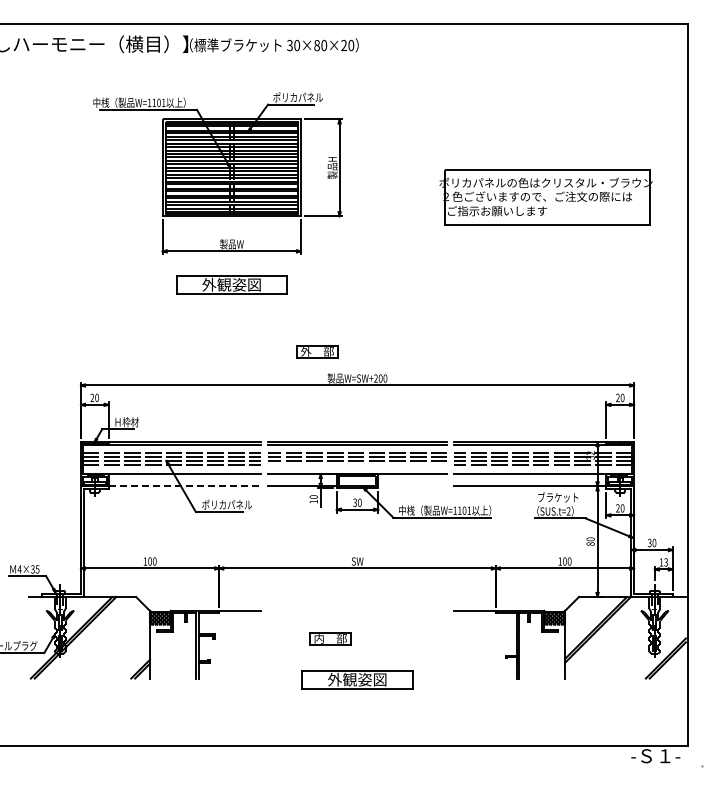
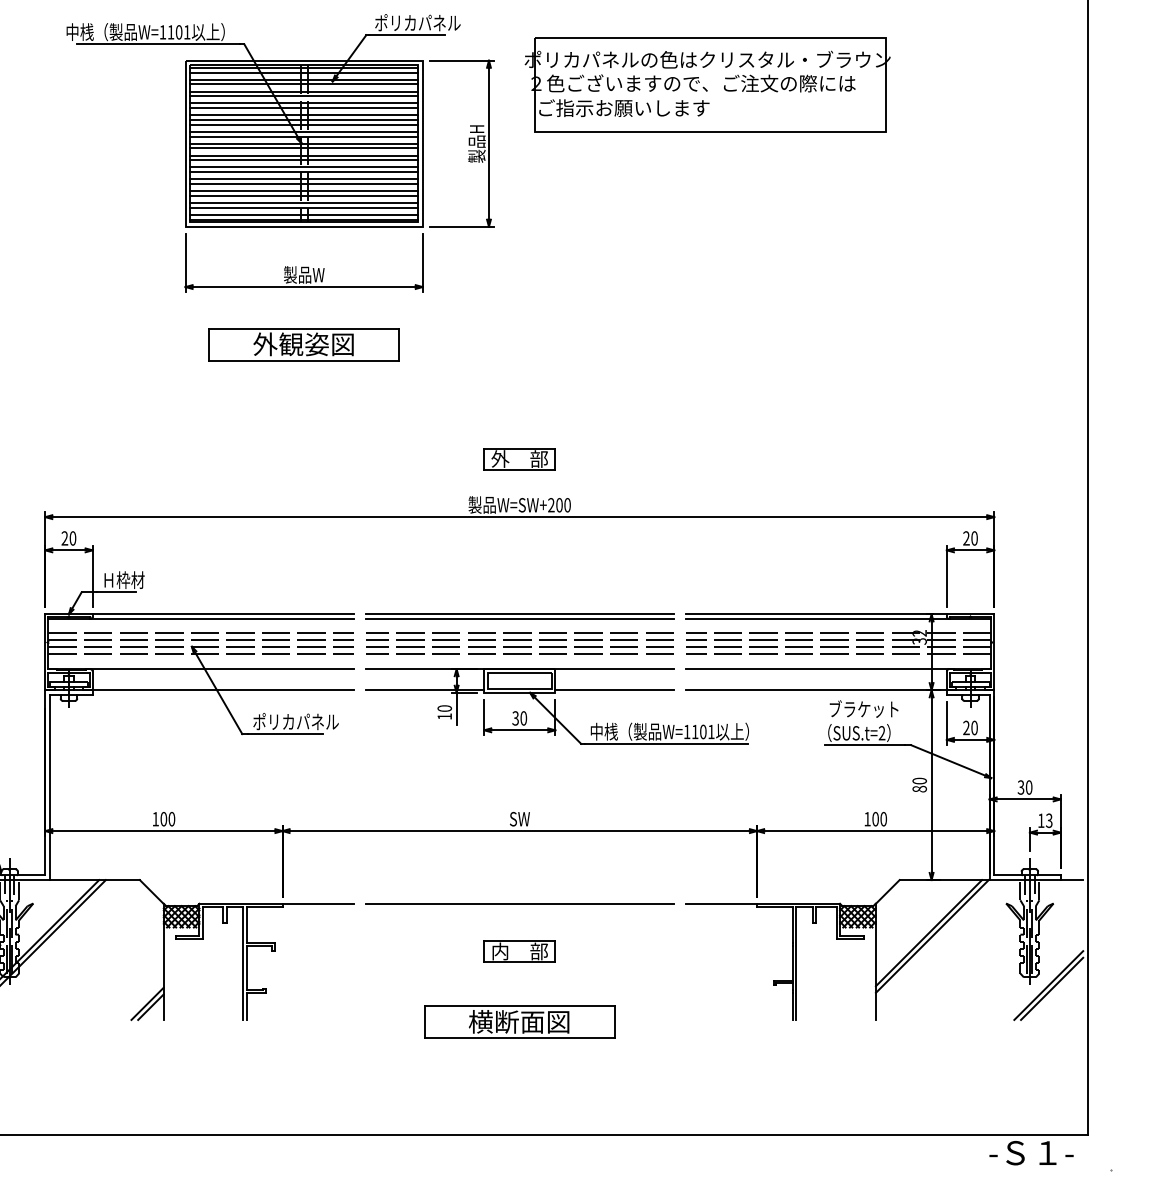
part: (545, 197) -> (706, 84), moved
part: (317, 351) -> (519, 458), moved
line: (357, 465) -> (519, 654), added
line: (185, 486) -> (224, 690), dashed -> solid
line: (412, 486) -> (614, 690), added
line: (357, 610) -> (519, 903), added
part: (330, 638) -> (519, 951), moved
text: (349, 679) -> (505, 1021), 外観姿図 -> 横断面図

